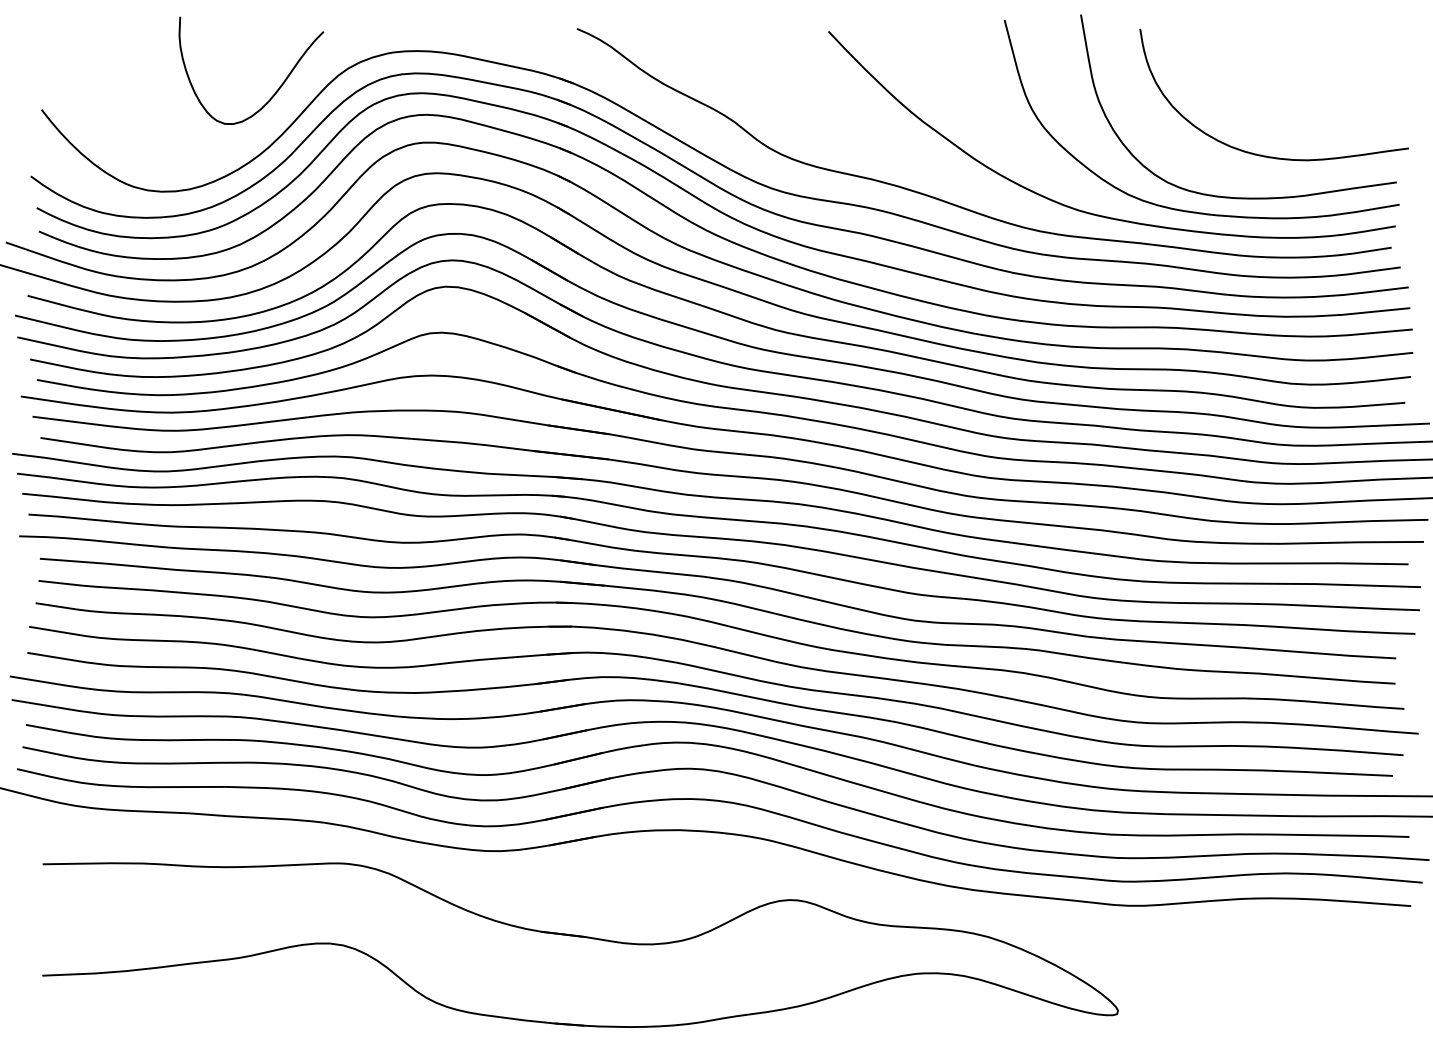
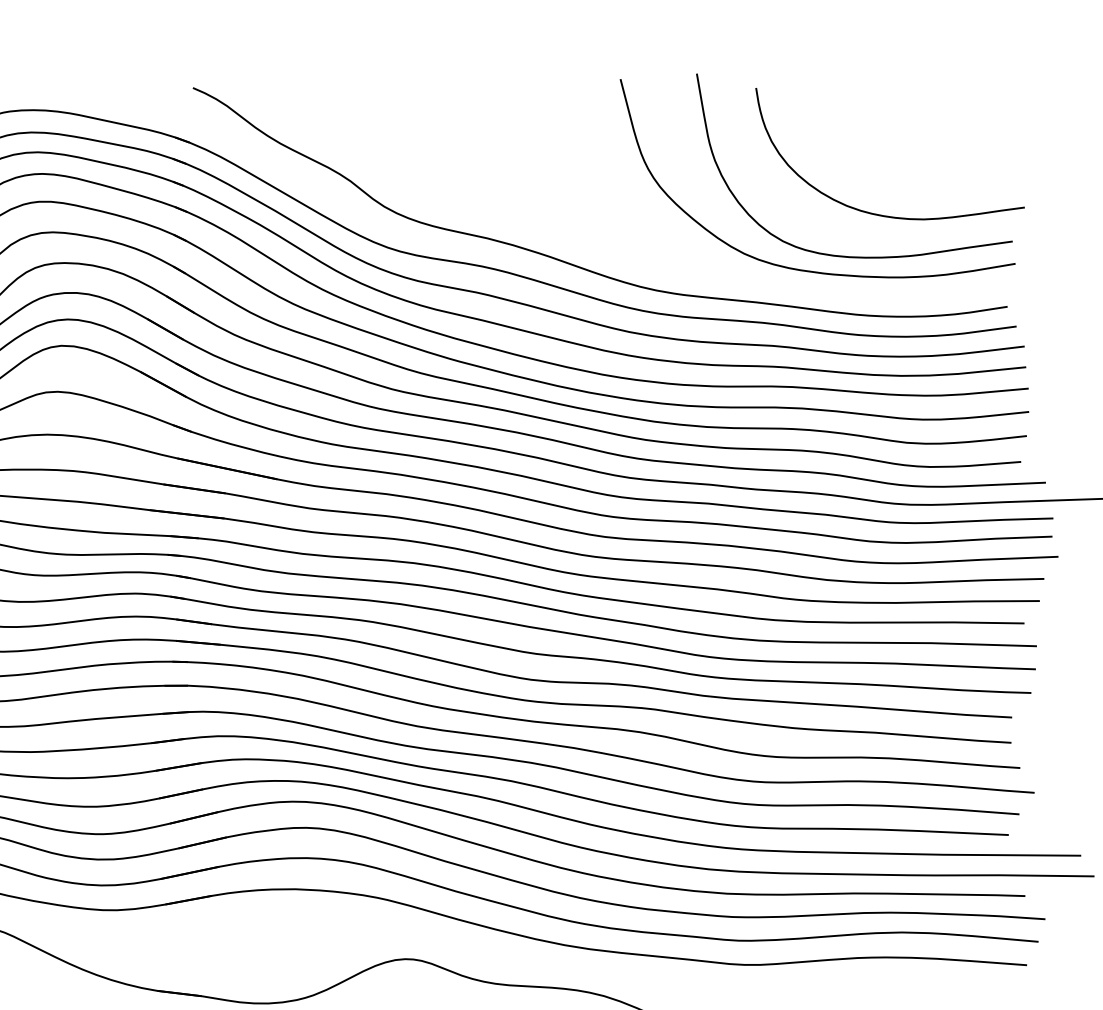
curve: (1090, 212) -> (706, 271), removed

